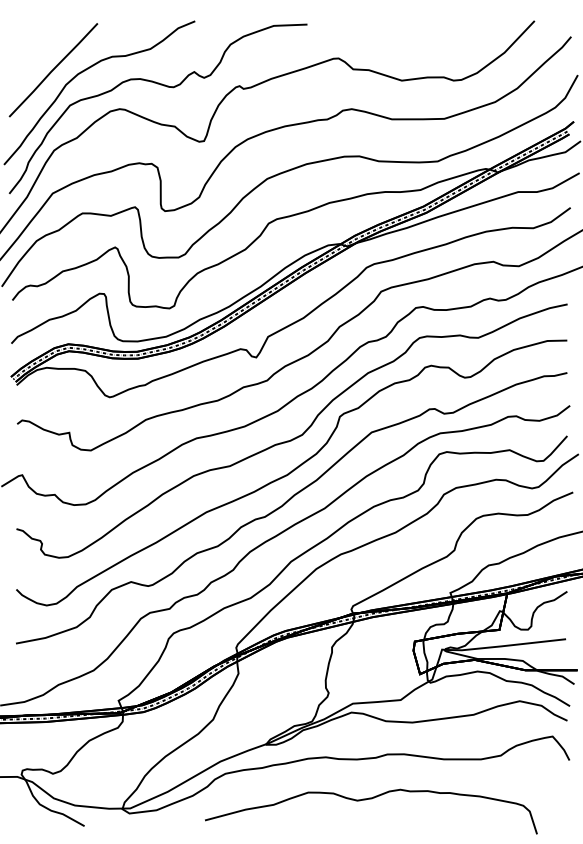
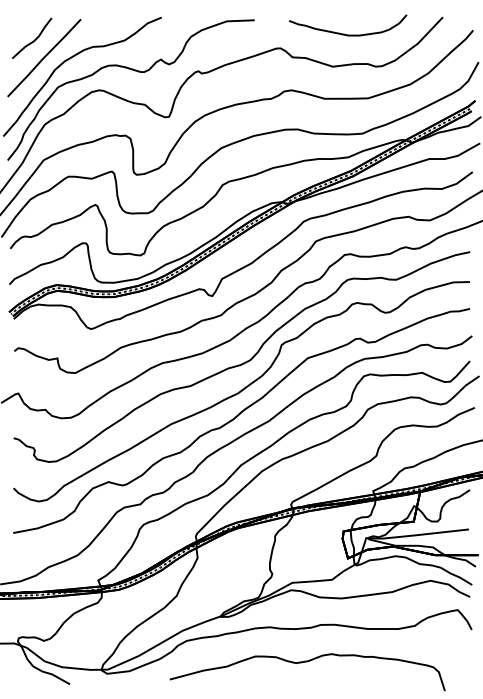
curve: (419, 41) -> (347, 34), added
curve: (39, 49) -> (32, 40), added

